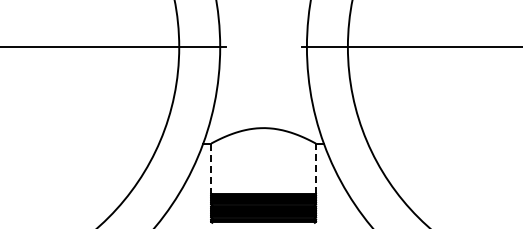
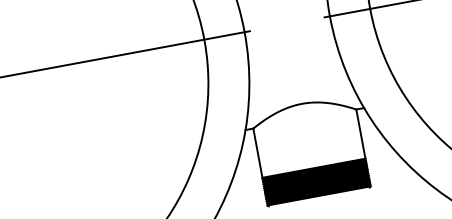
line: (315, 168) -> (360, 134), dashed -> solid
line: (211, 169) -> (258, 154), dashed -> solid

